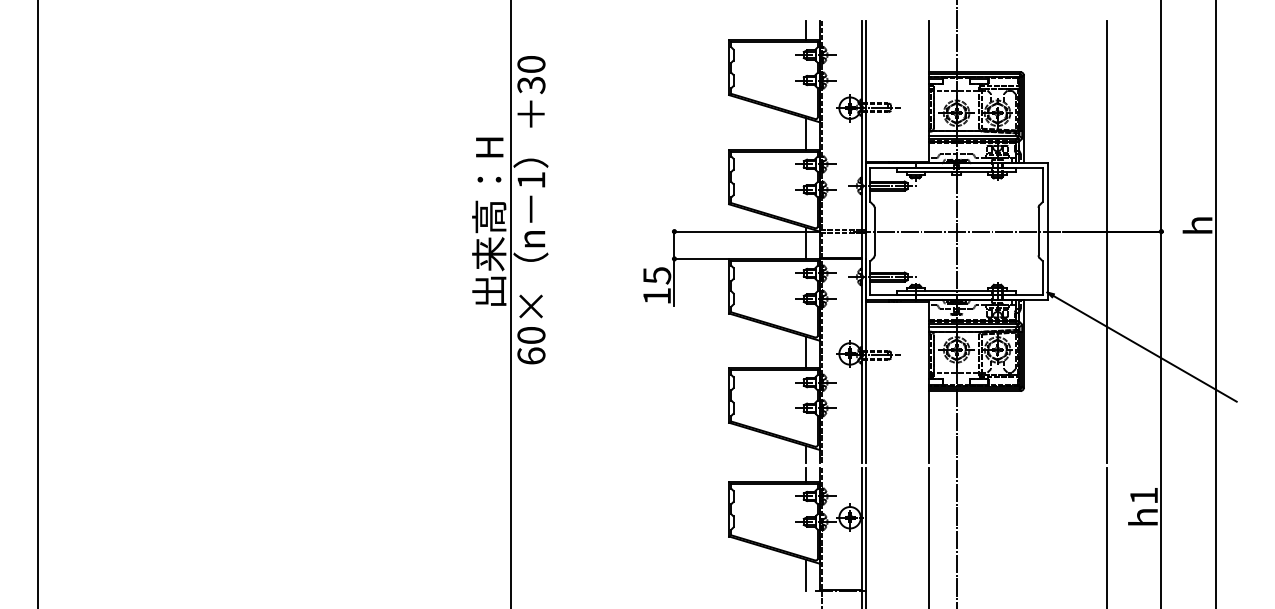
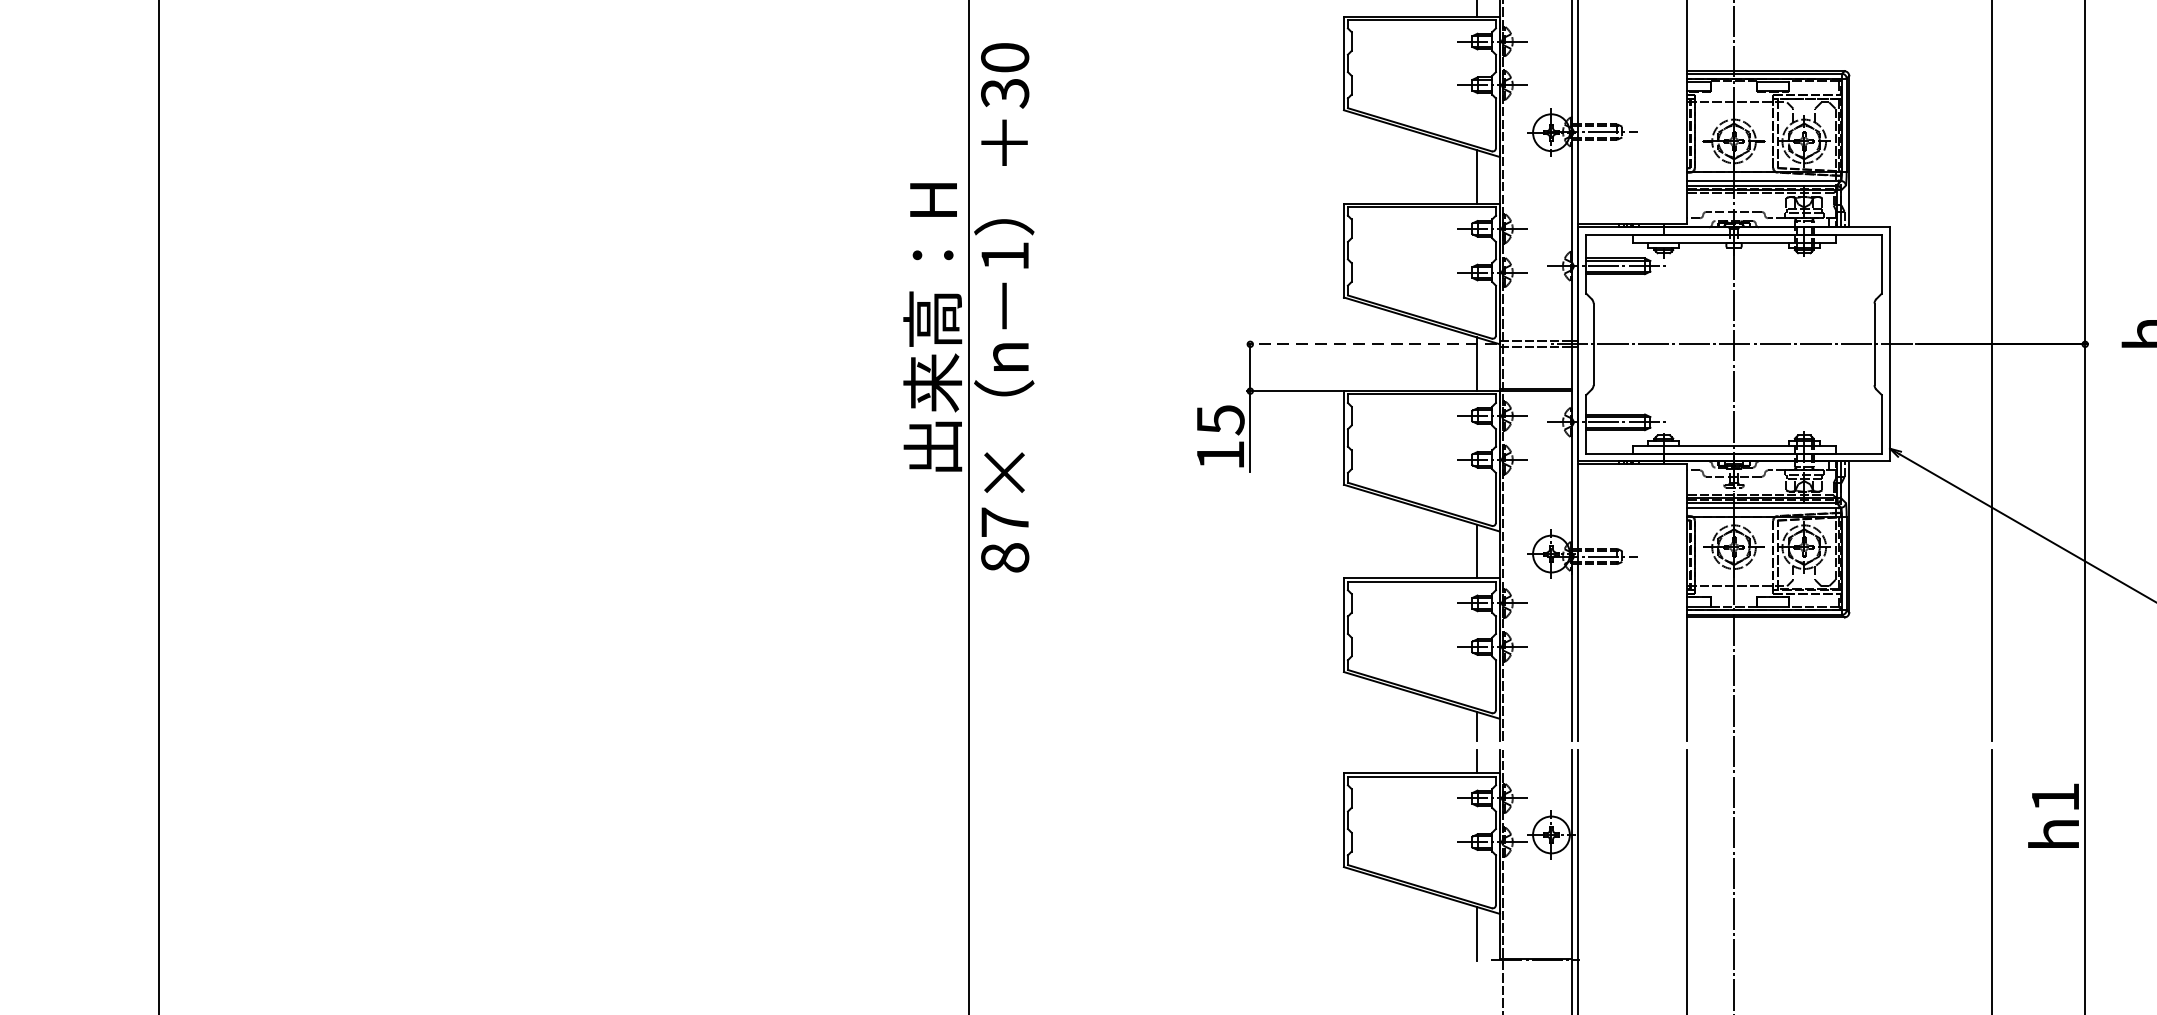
line: (745, 231) -> (1372, 344), solid -> dashed
text: (531, 345) -> (1005, 539), 60× -> 87×

